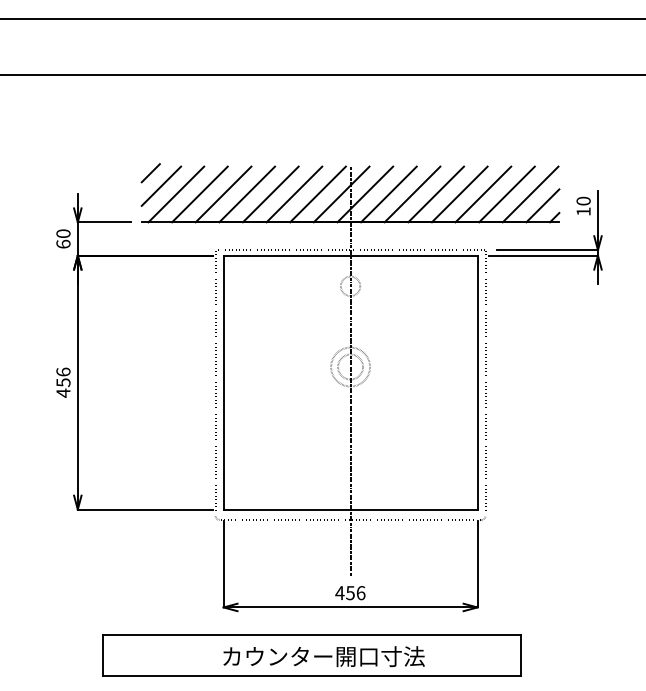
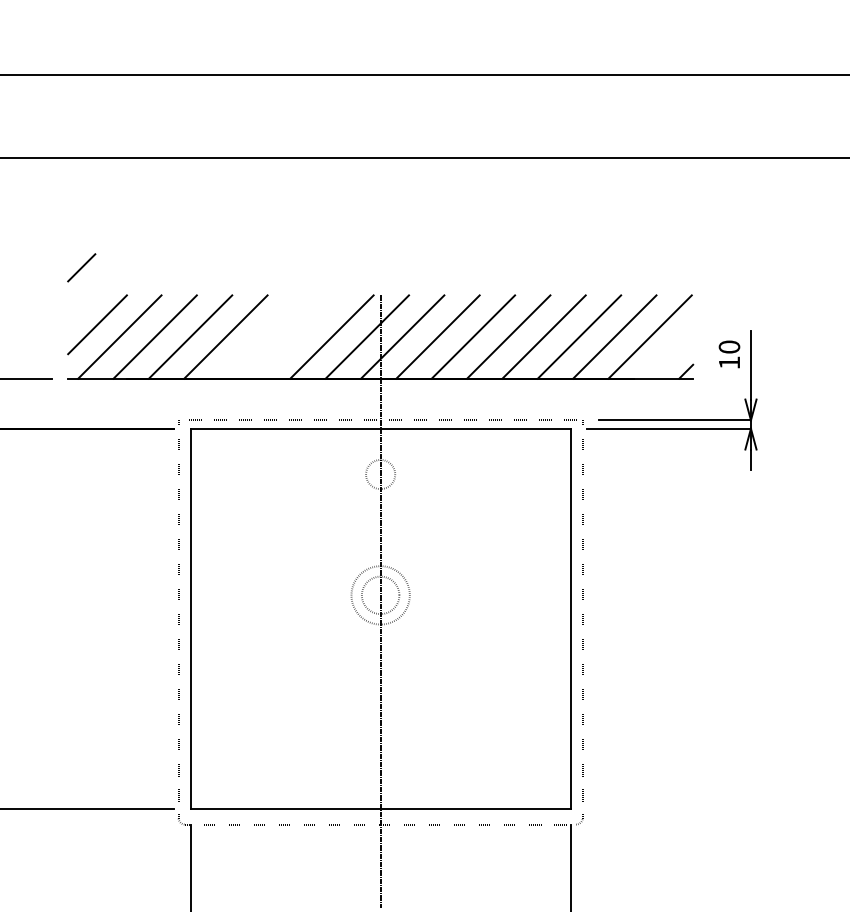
line: (150, 173) -> (81, 268), moved
line: (270, 194) -> (260, 337), removed
line: (294, 194) -> (296, 337), removed
line: (542, 205) -> (667, 353), removed

